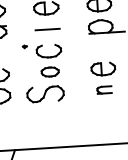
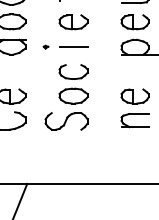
part: (24, 46) -> (45, 46), moved
part: (50, 71) -> (73, 95), size x1.43
part: (104, 89) -> (134, 120), size x1.67

